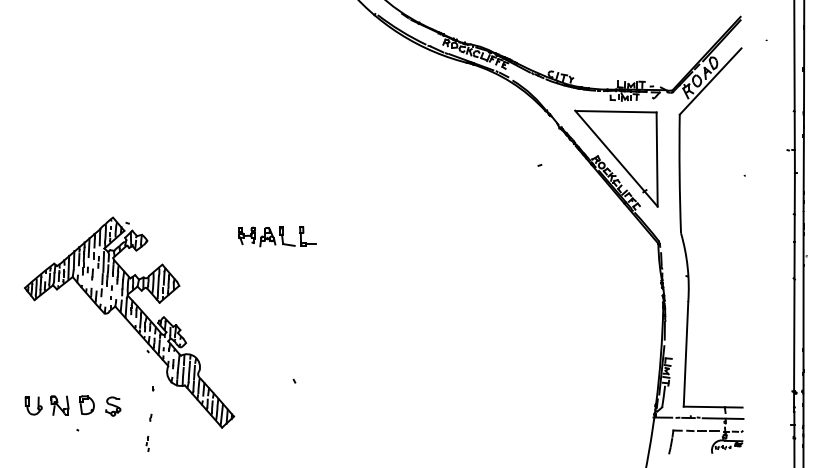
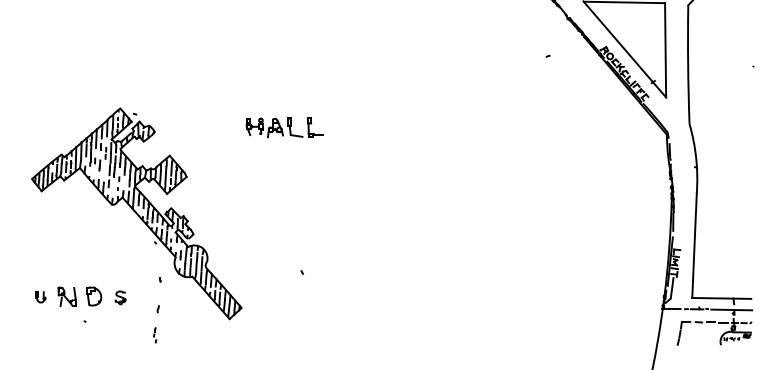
part: (33, 405) -> (40, 296), size x0.6
part: (113, 406) -> (120, 297), size x0.7

